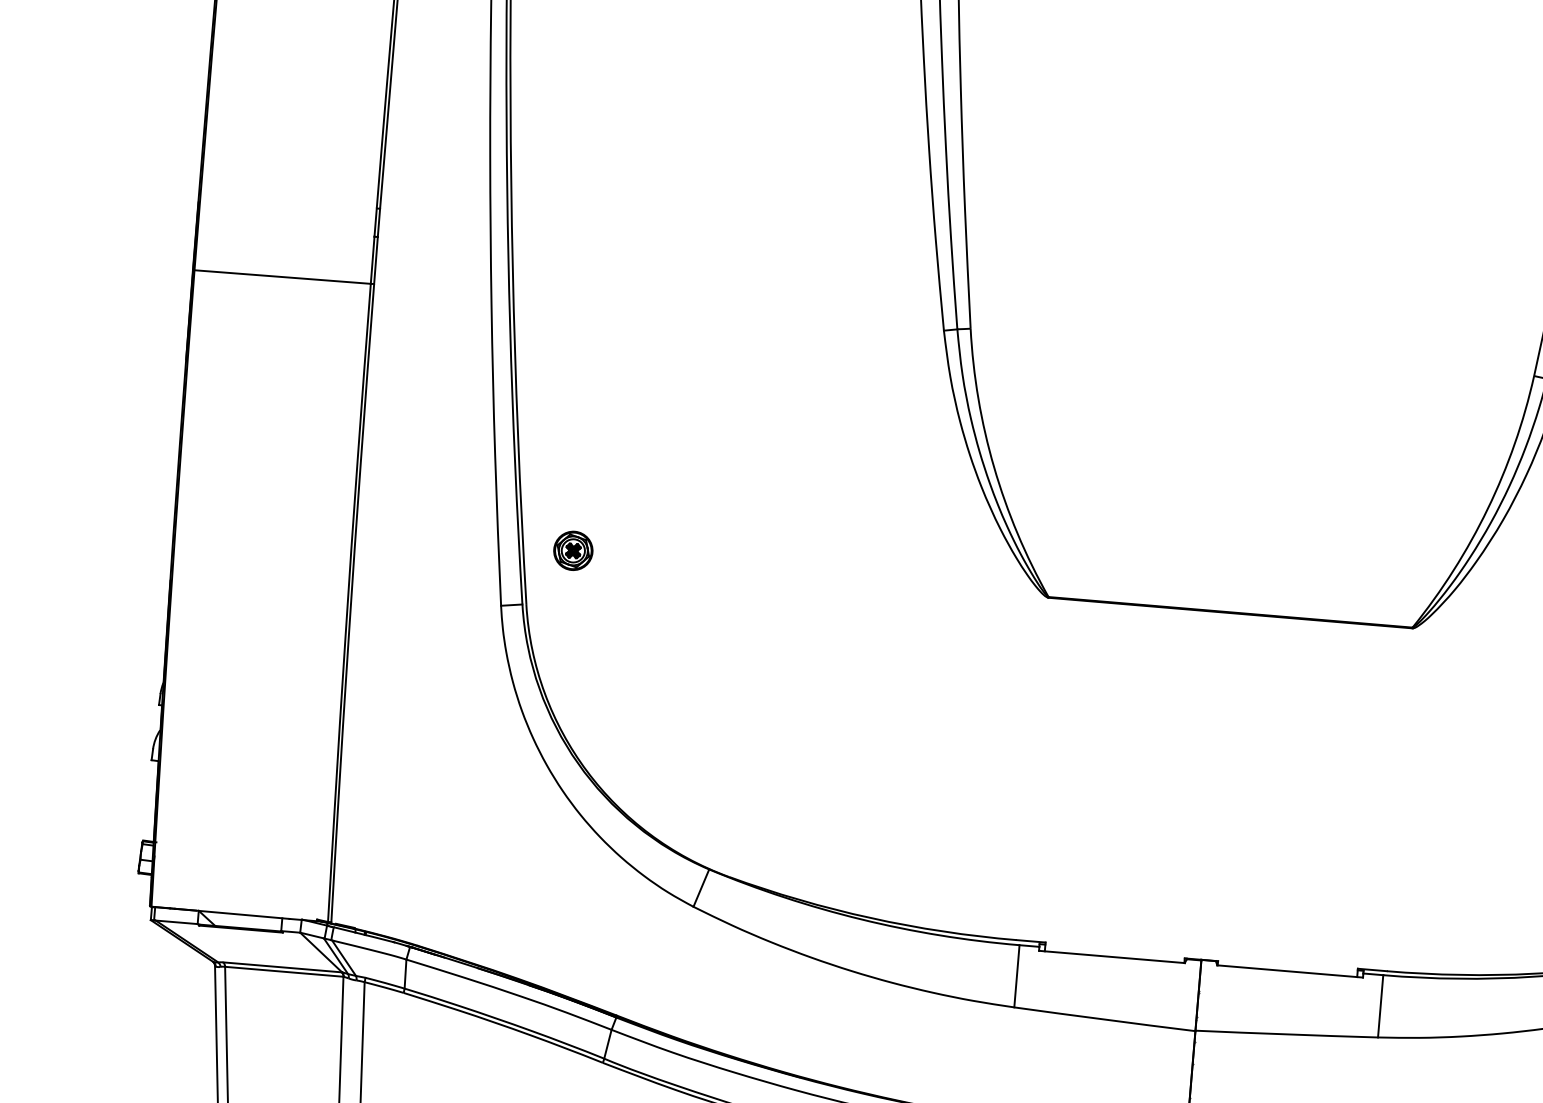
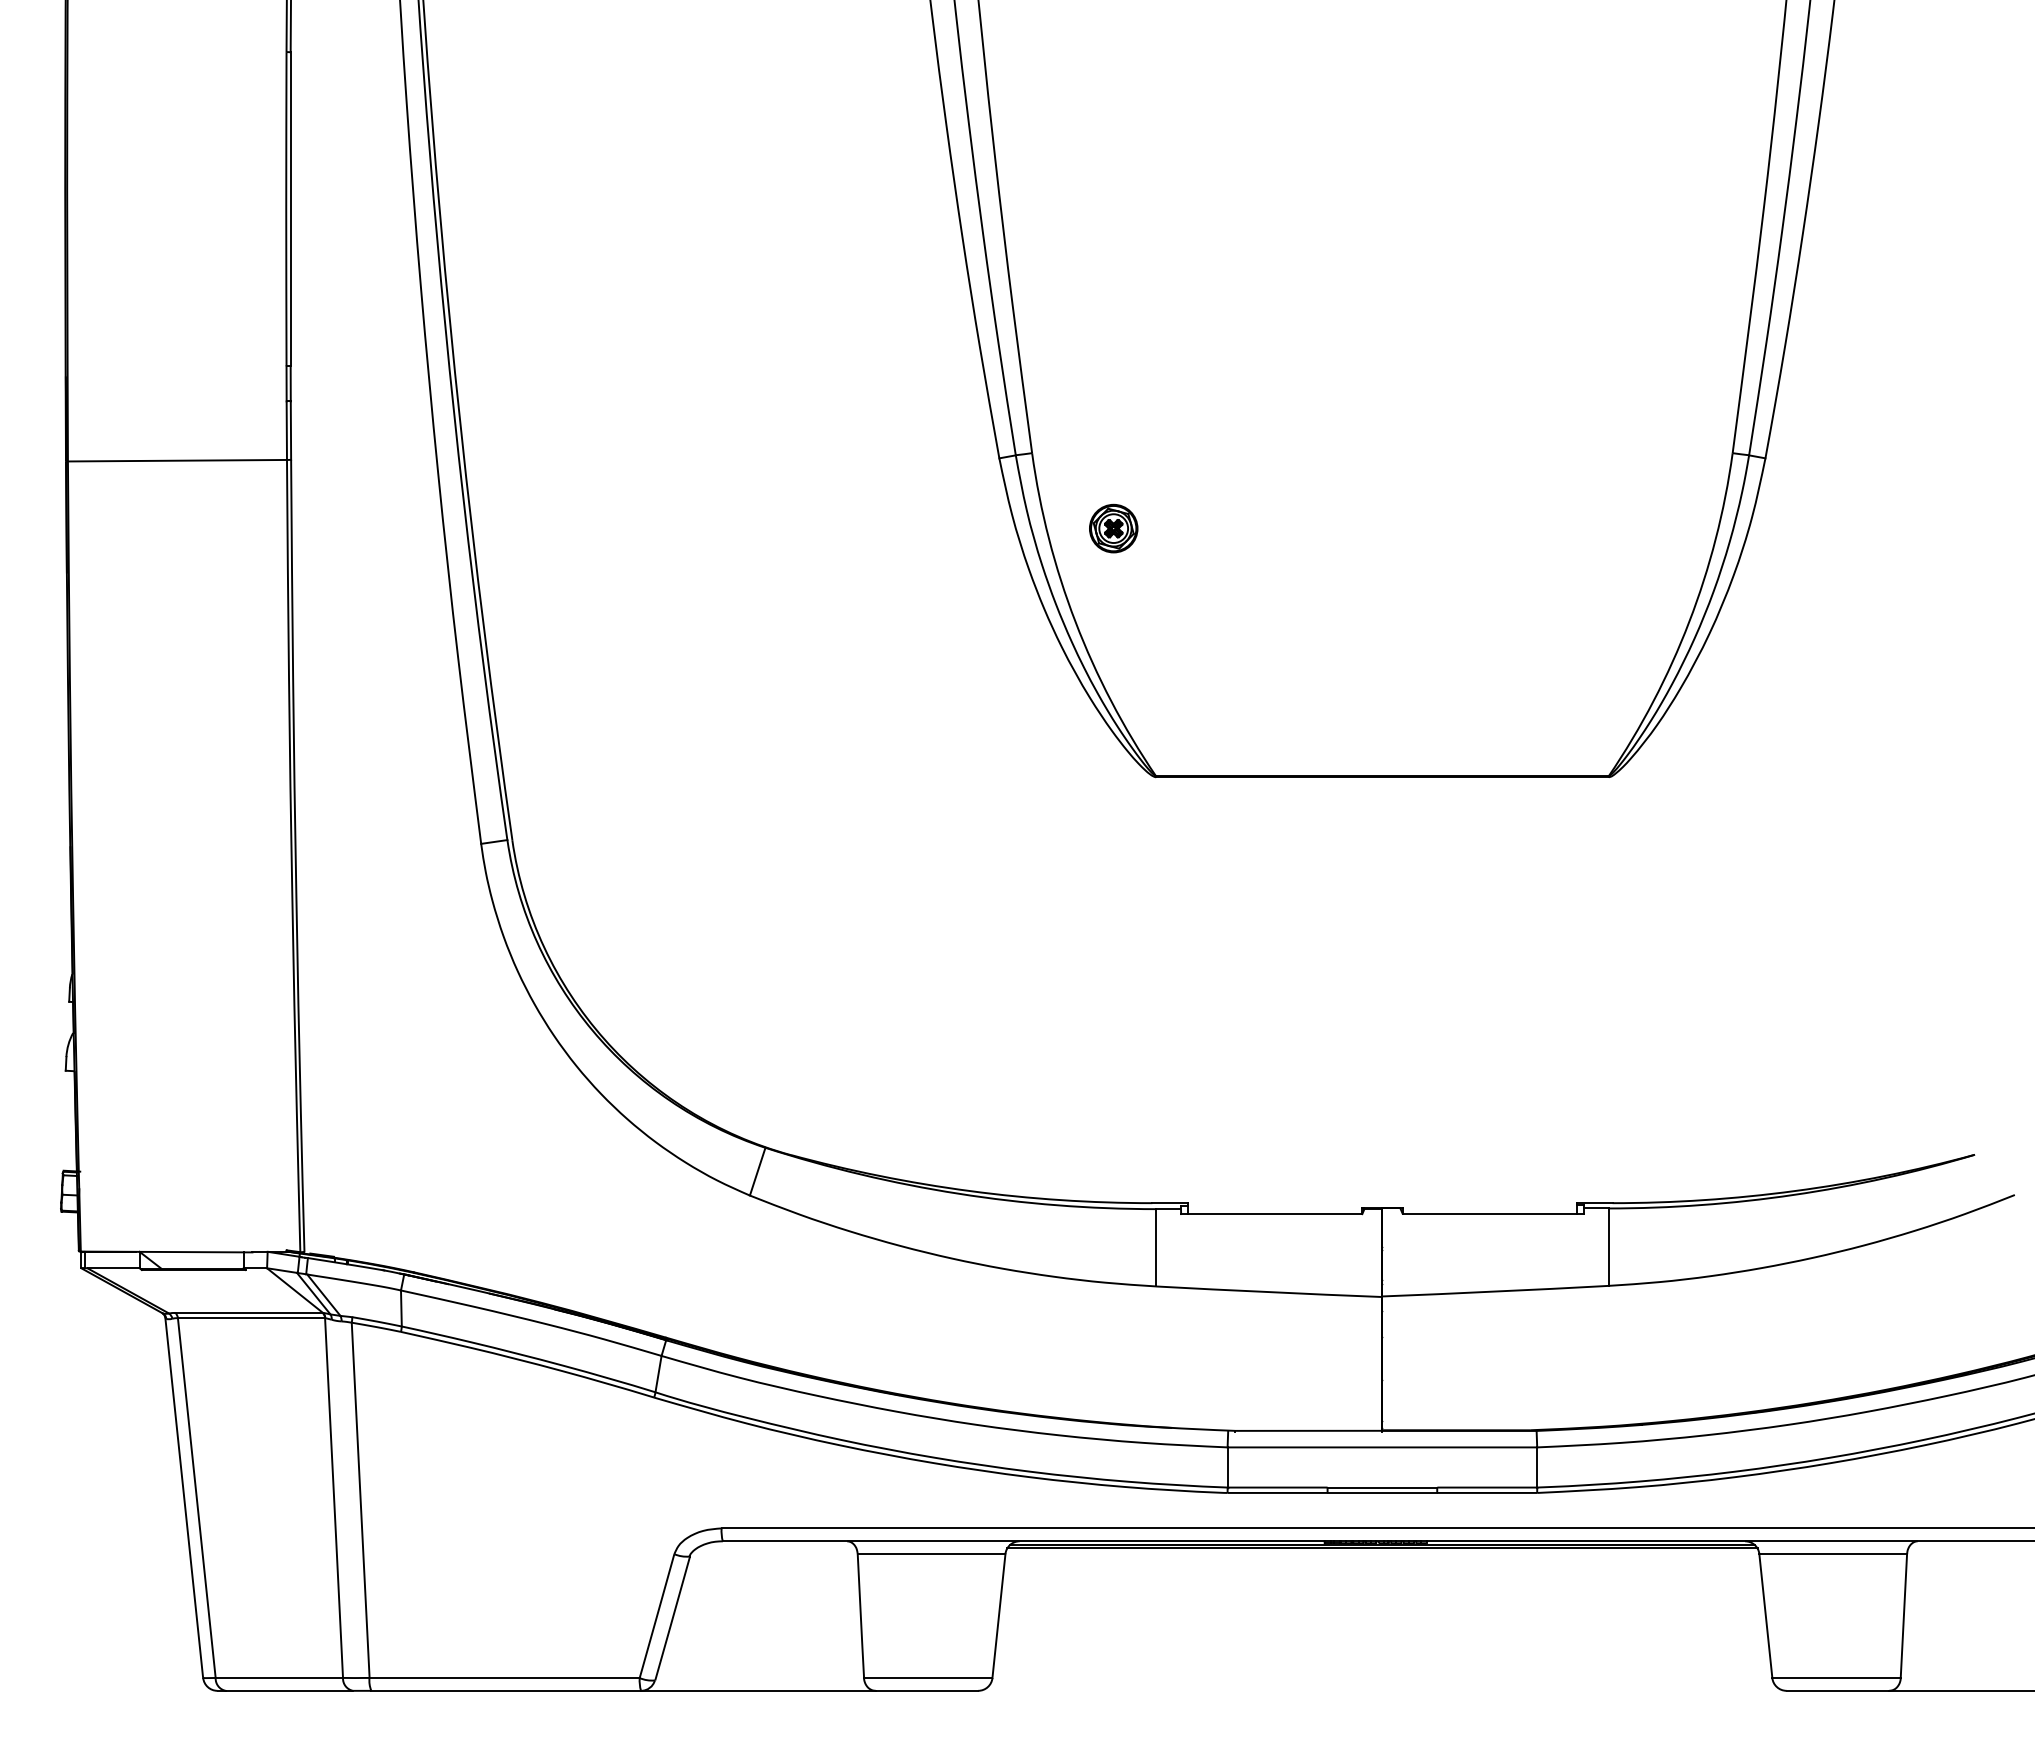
part: (573, 550) -> (1113, 528), moved

